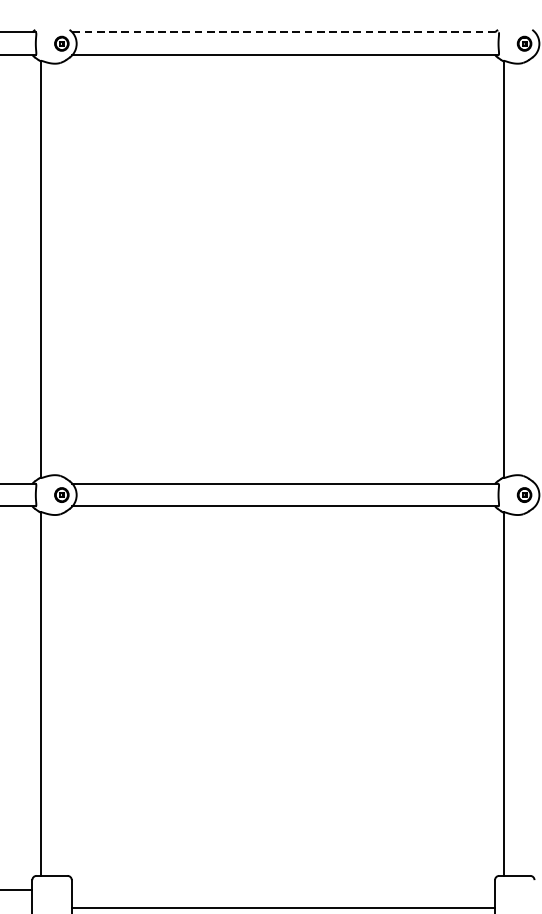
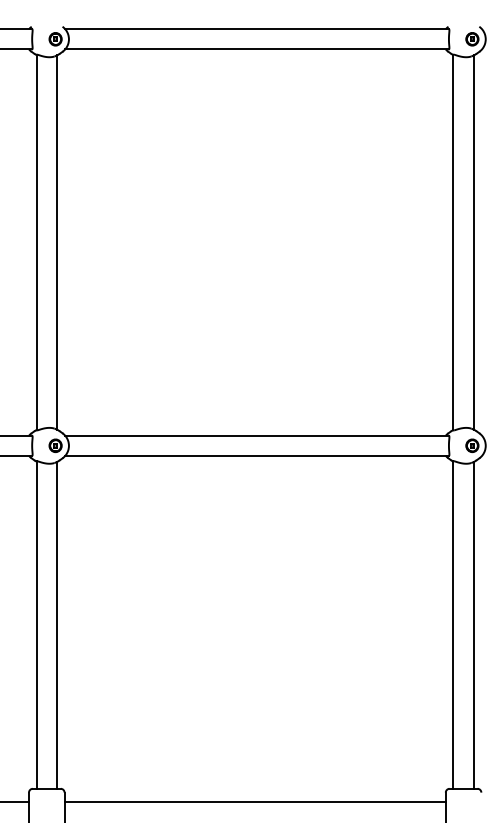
line: (284, 32) -> (256, 29), dashed -> solid
line: (62, 269) -> (56, 242), added
line: (525, 269) -> (473, 242), added
line: (62, 693) -> (56, 624), added
line: (525, 693) -> (473, 624), added
line: (282, 907) -> (254, 801), moved

